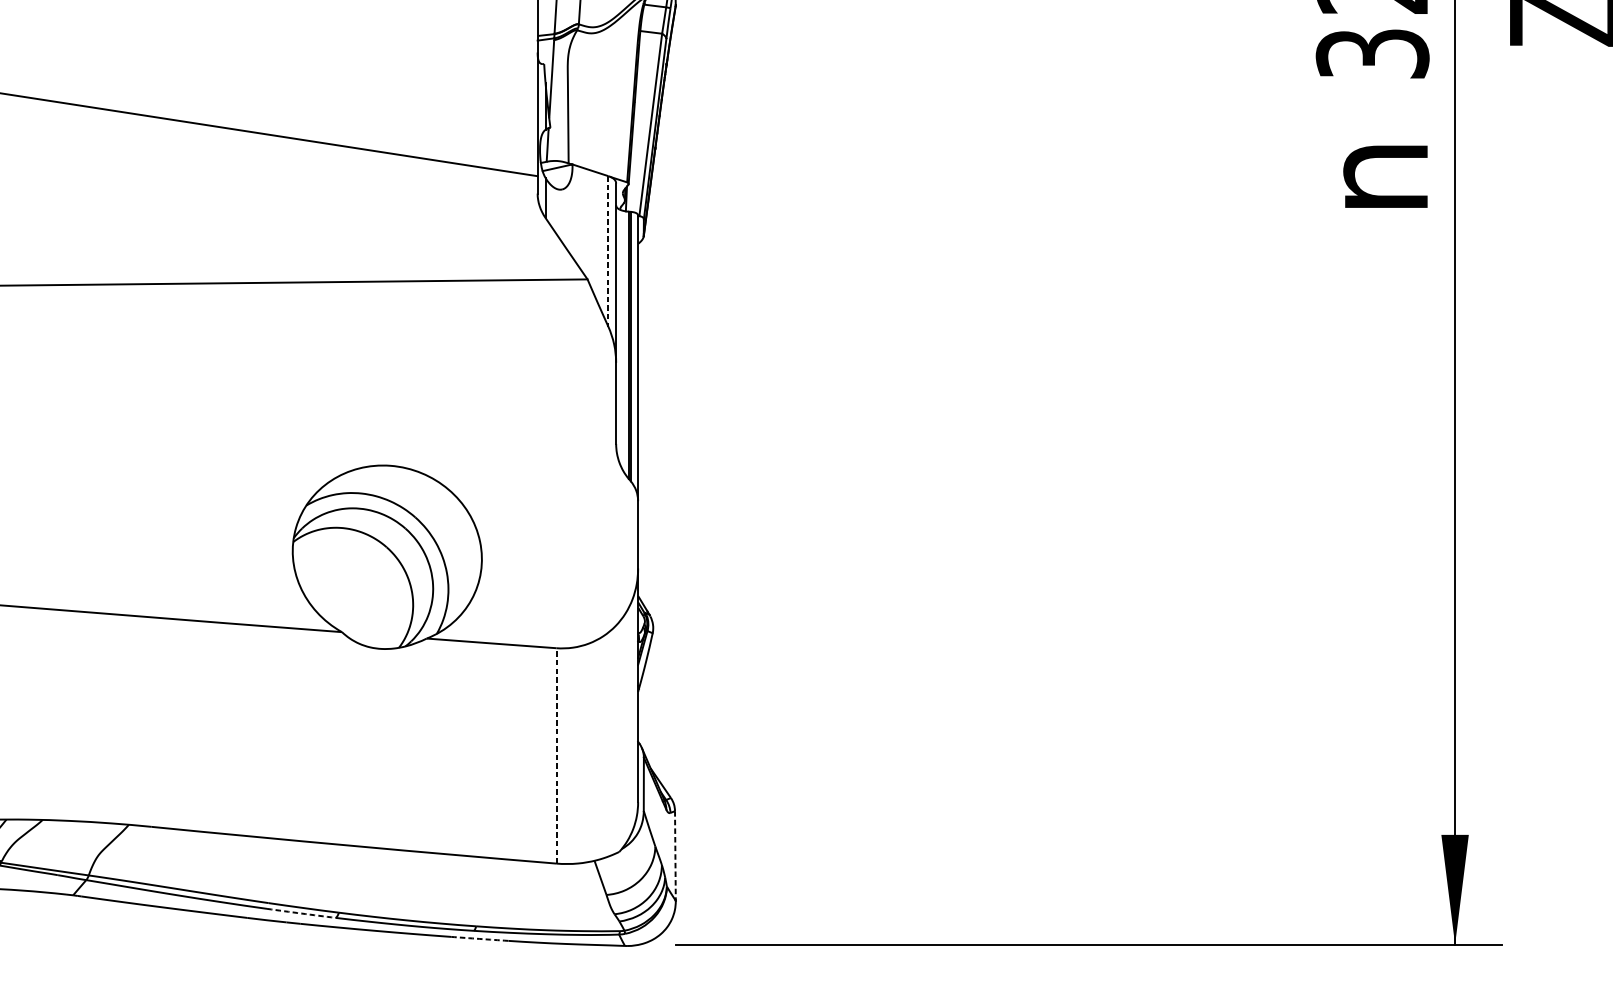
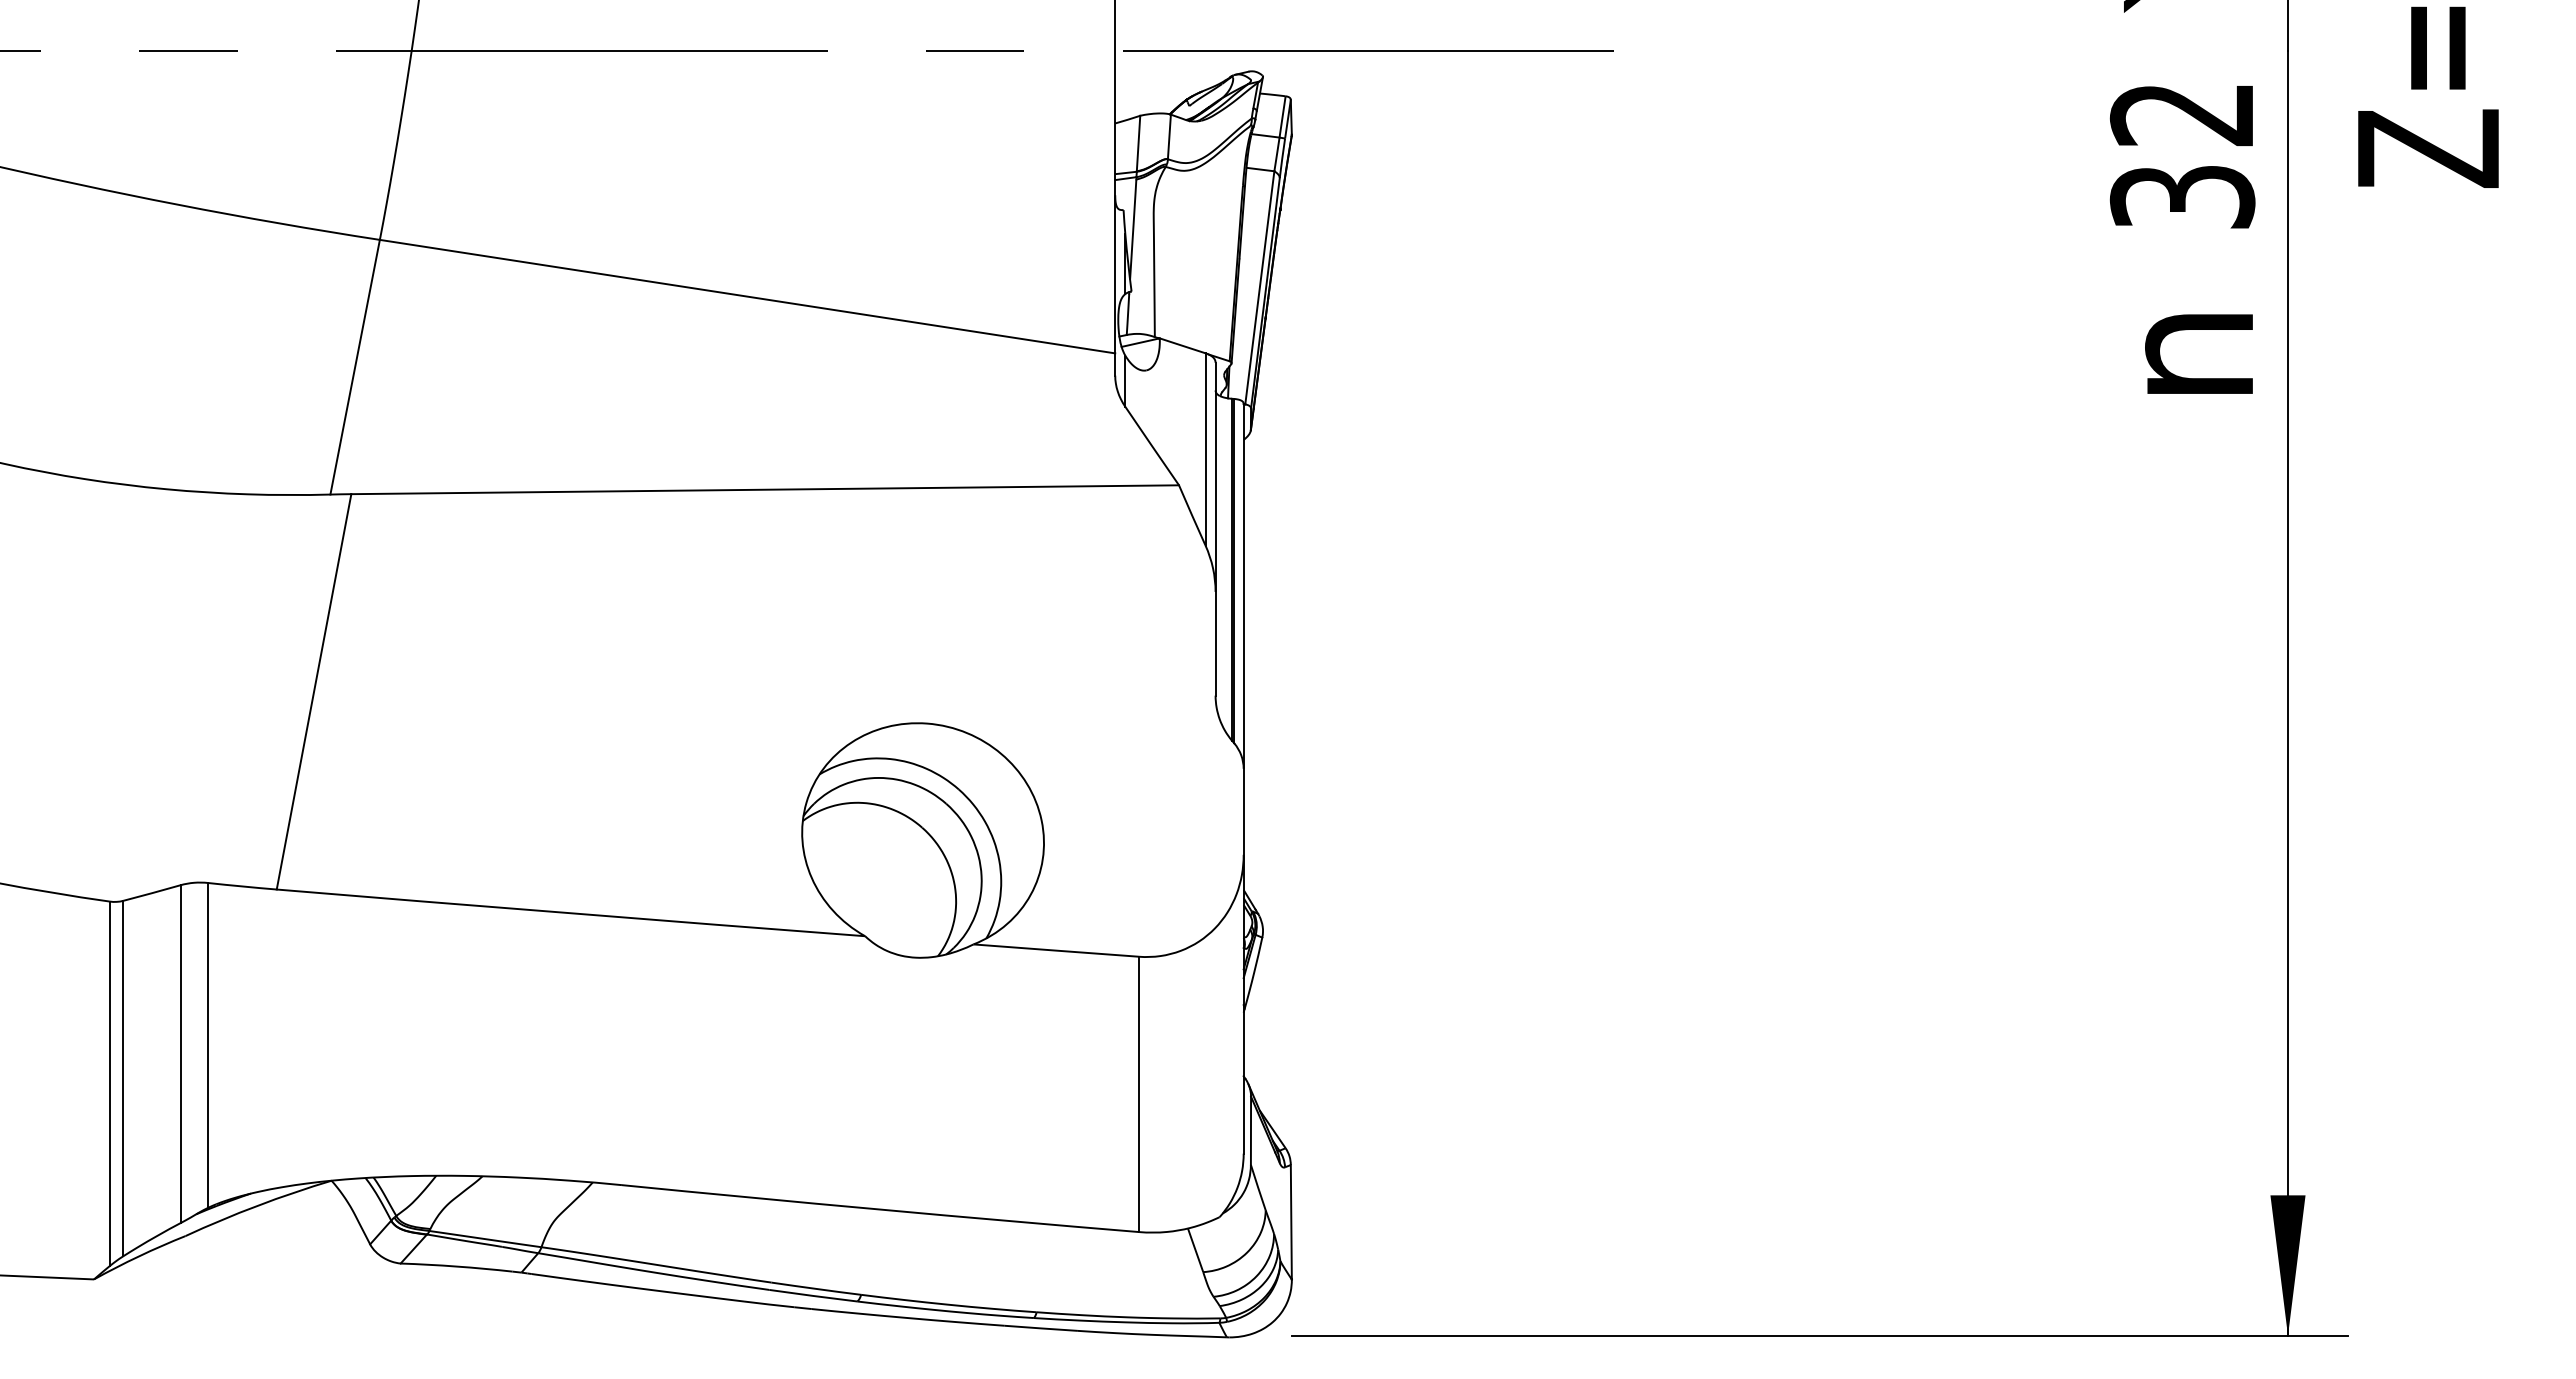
line: (608, 251) -> (1205, 449), dashed -> solid
line: (556, 755) -> (1139, 1094), dashed -> solid
line: (675, 855) -> (1291, 1221), dashed -> solid
arc: (301, 913) -> (813, 1295), dashed -> solid
arc: (479, 939) -> (1041, 1328), dashed -> solid

